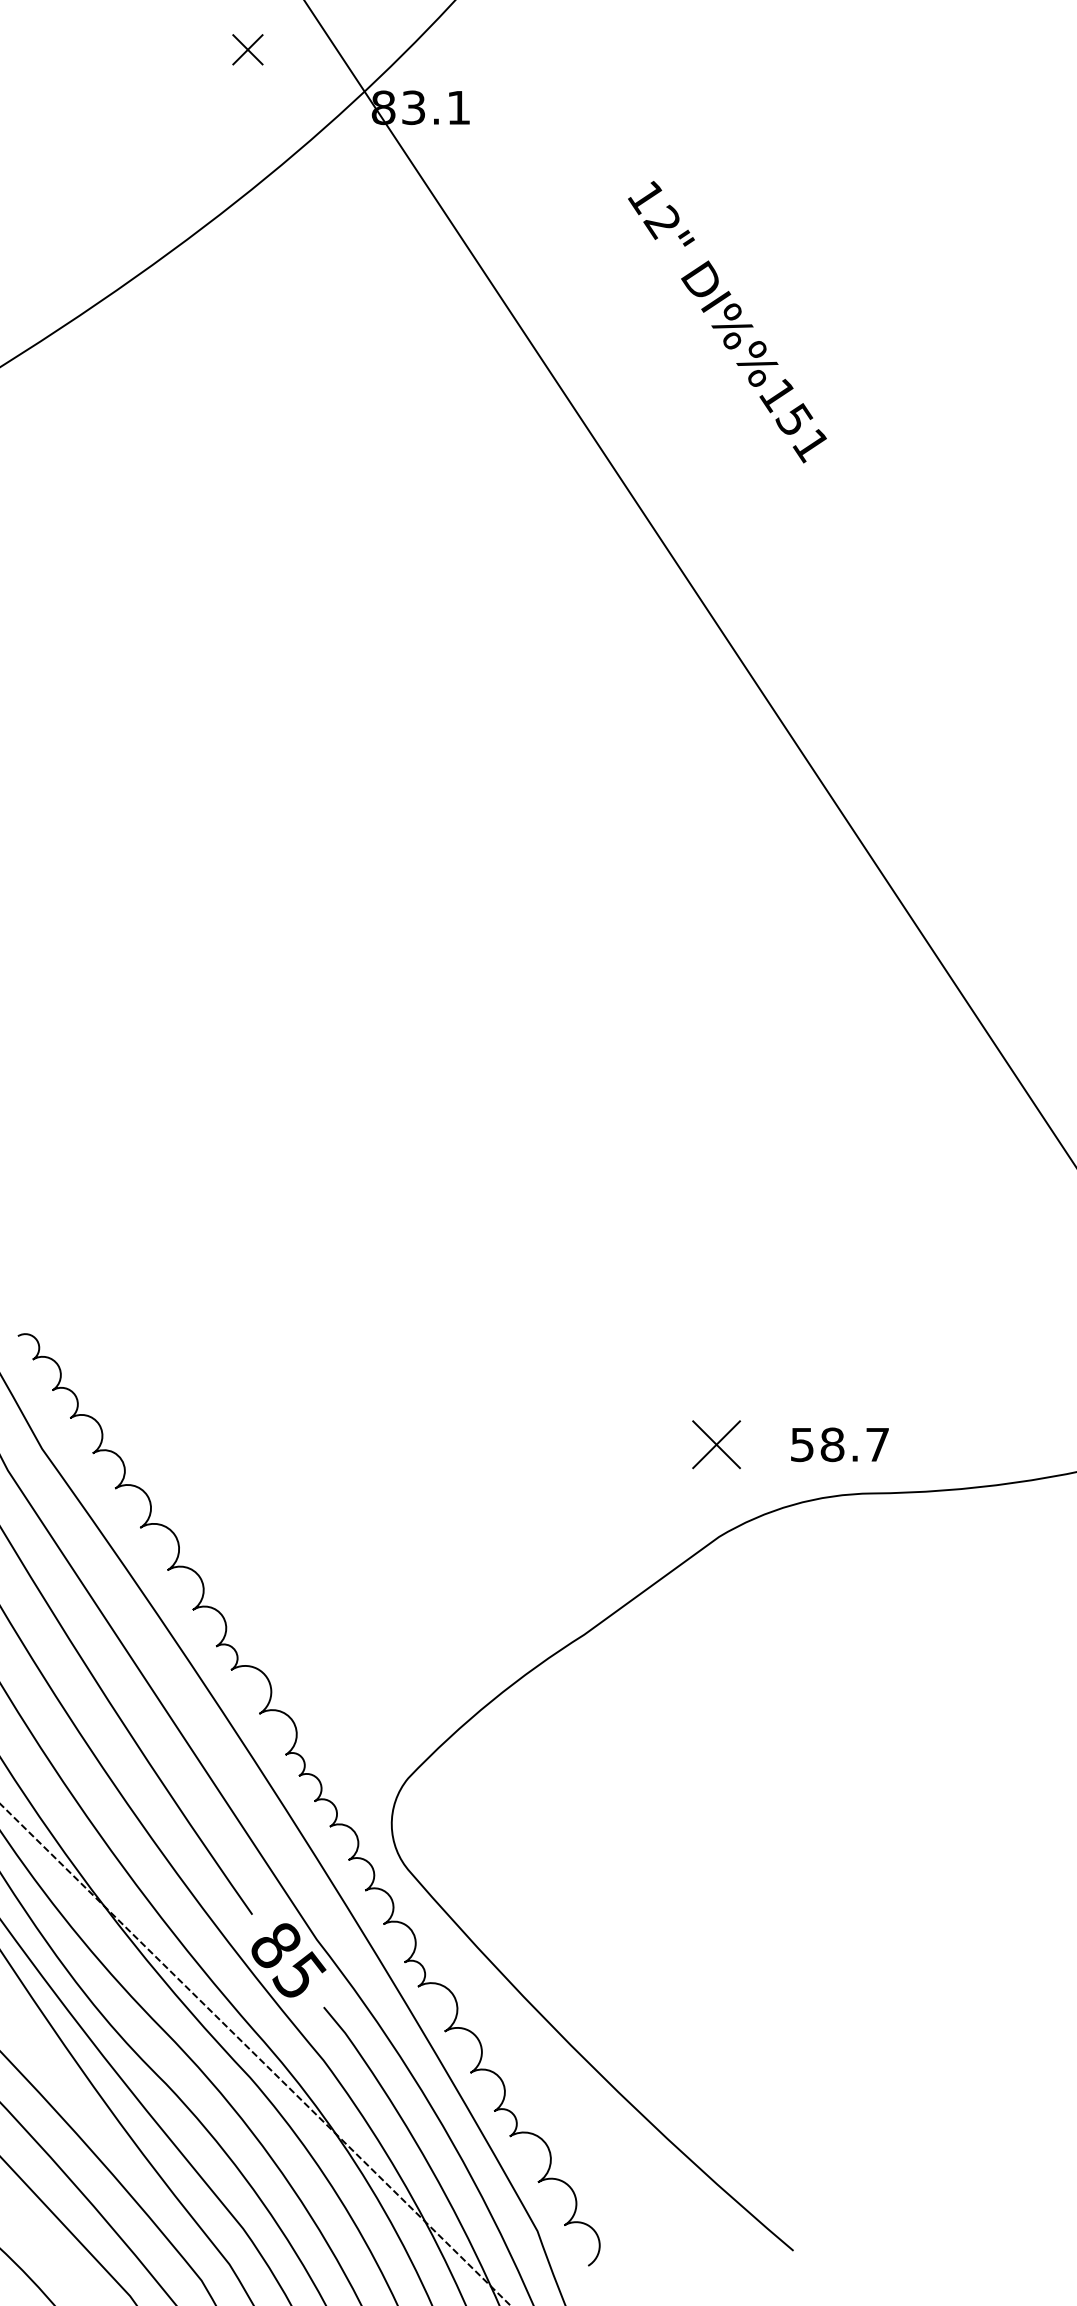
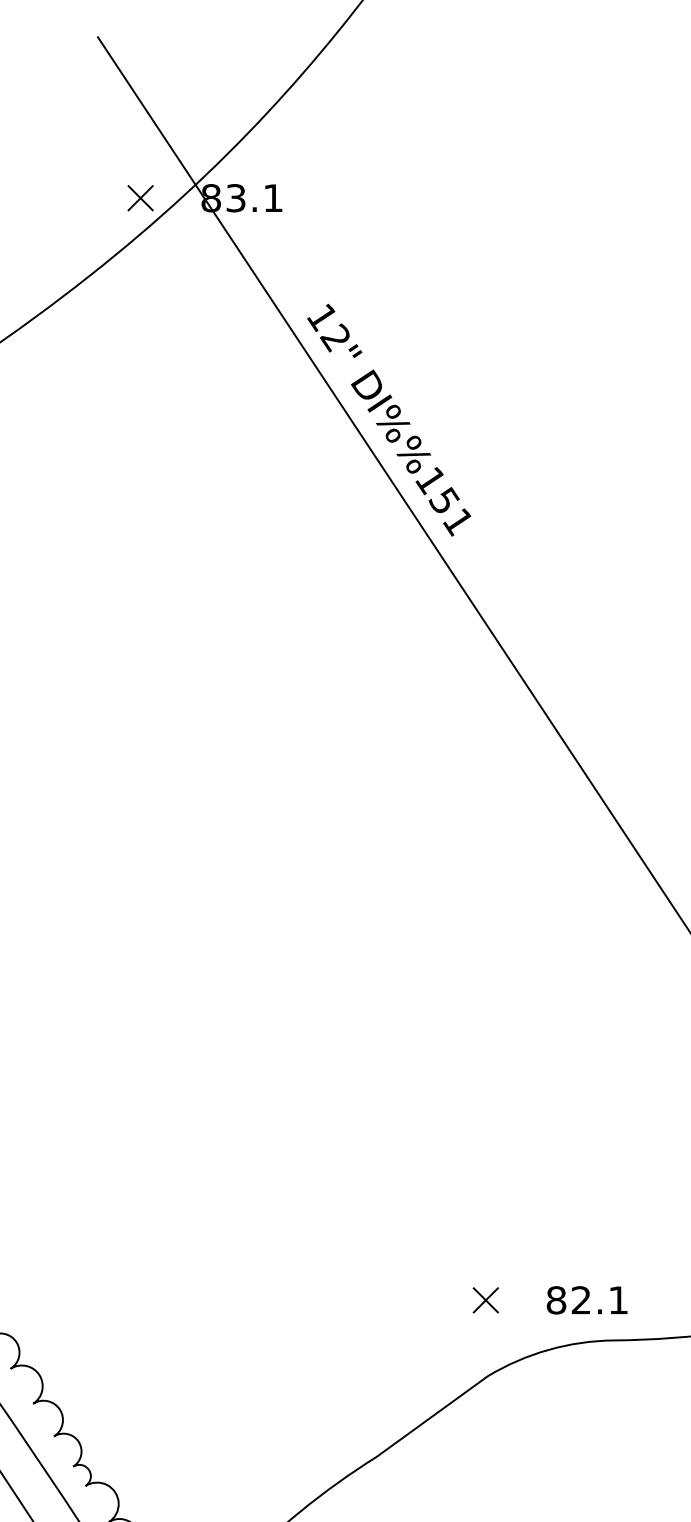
part: (247, 49) -> (140, 197), moved
text: (727, 322) -> (389, 420), moved
part: (716, 1444) -> (485, 1300), size x0.62
text: (839, 1444) -> (587, 1300), 58.7 -> 82.1

